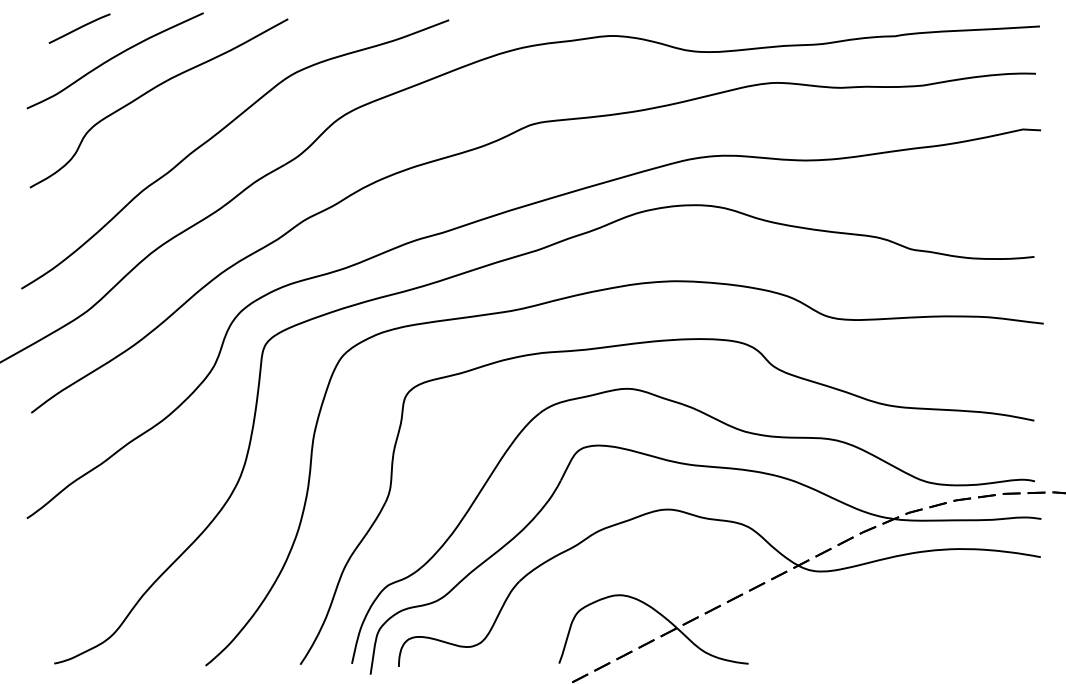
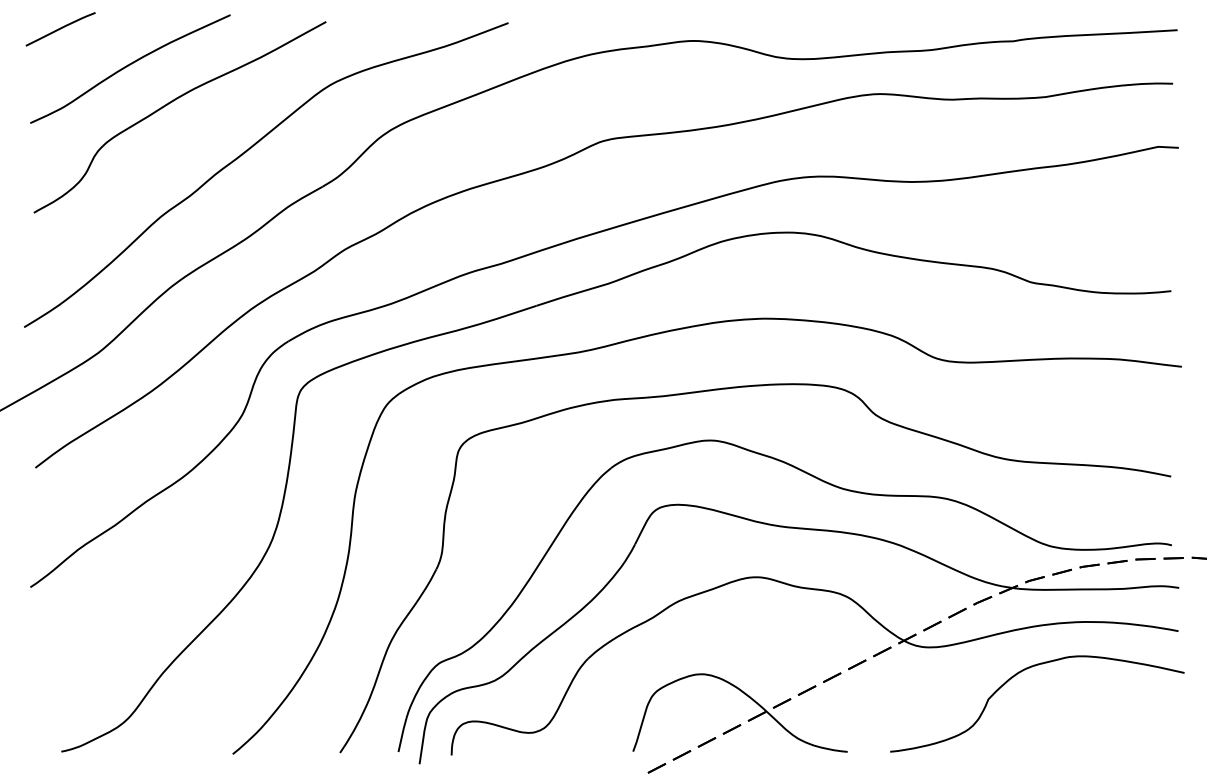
line: (79, 28) -> (60, 29), moved
curve: (899, 595) -> (1018, 674), added

